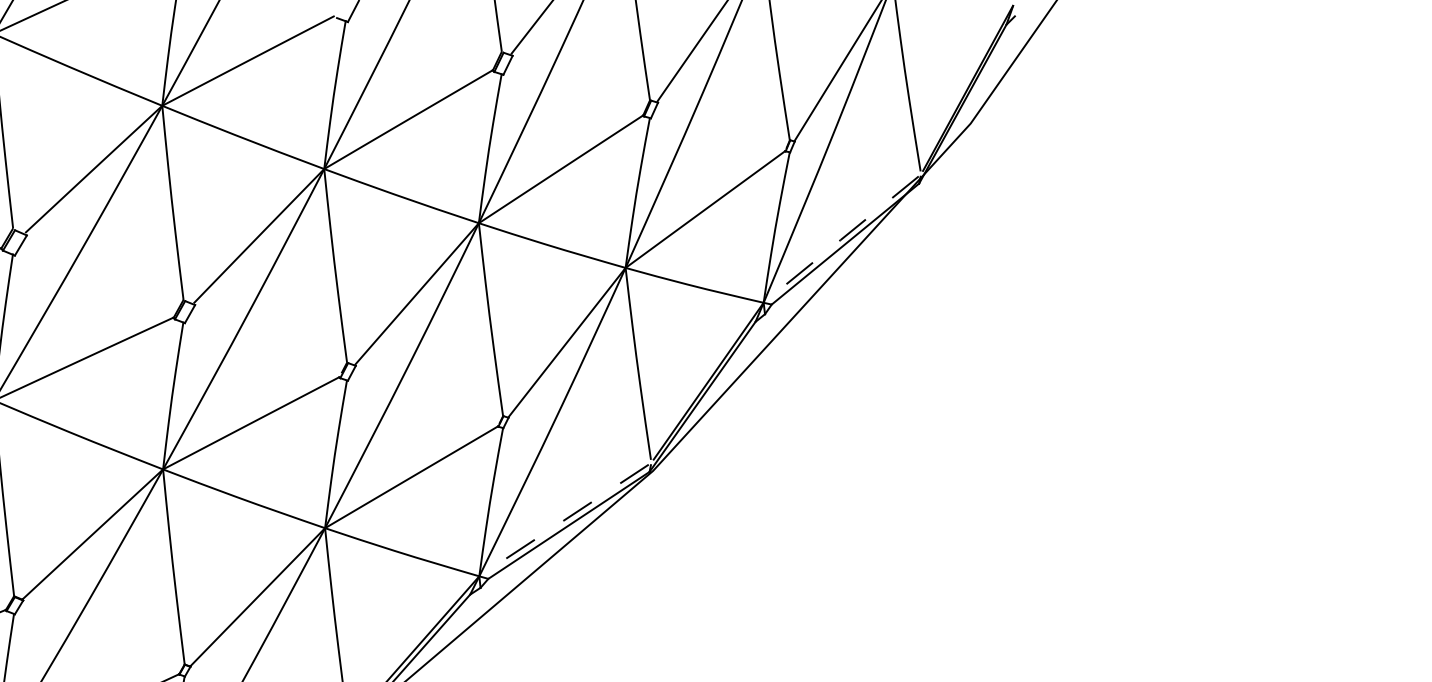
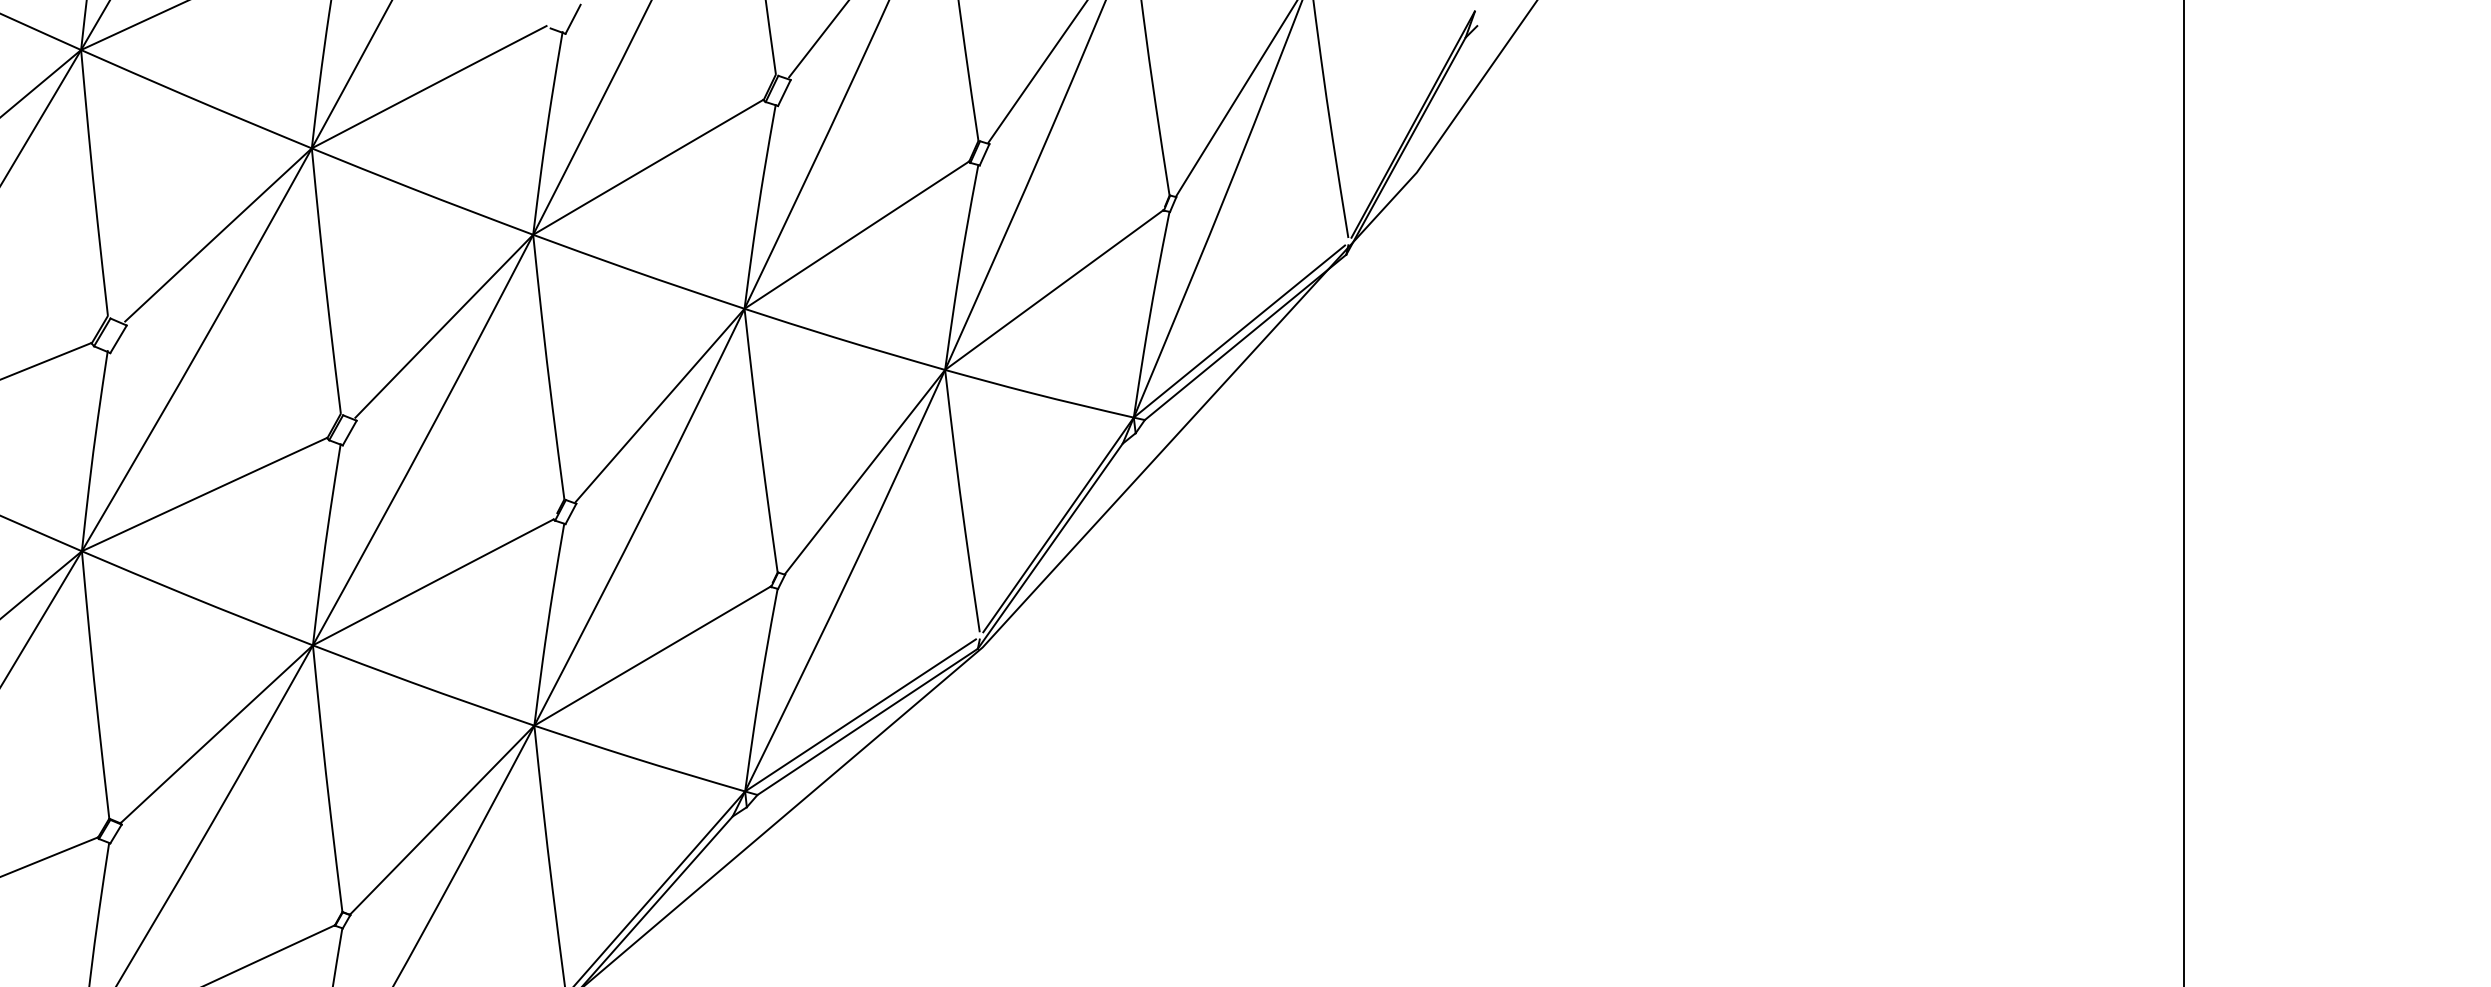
line: (840, 239) -> (1239, 331), dashed -> solid
line: (563, 520) -> (860, 715), dashed -> solid

